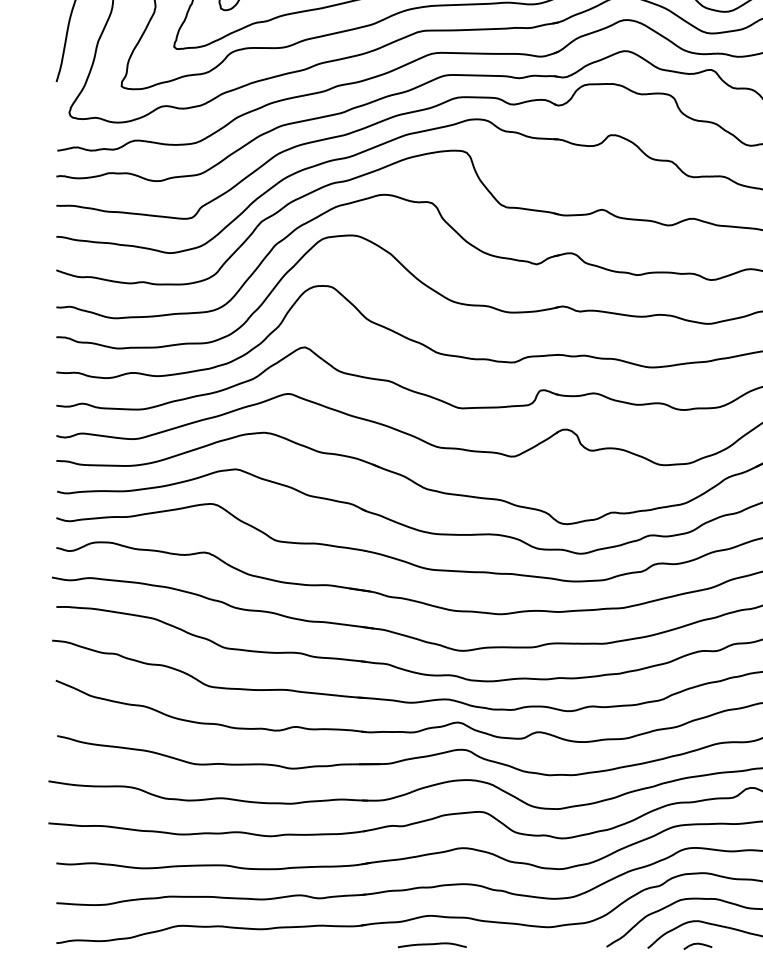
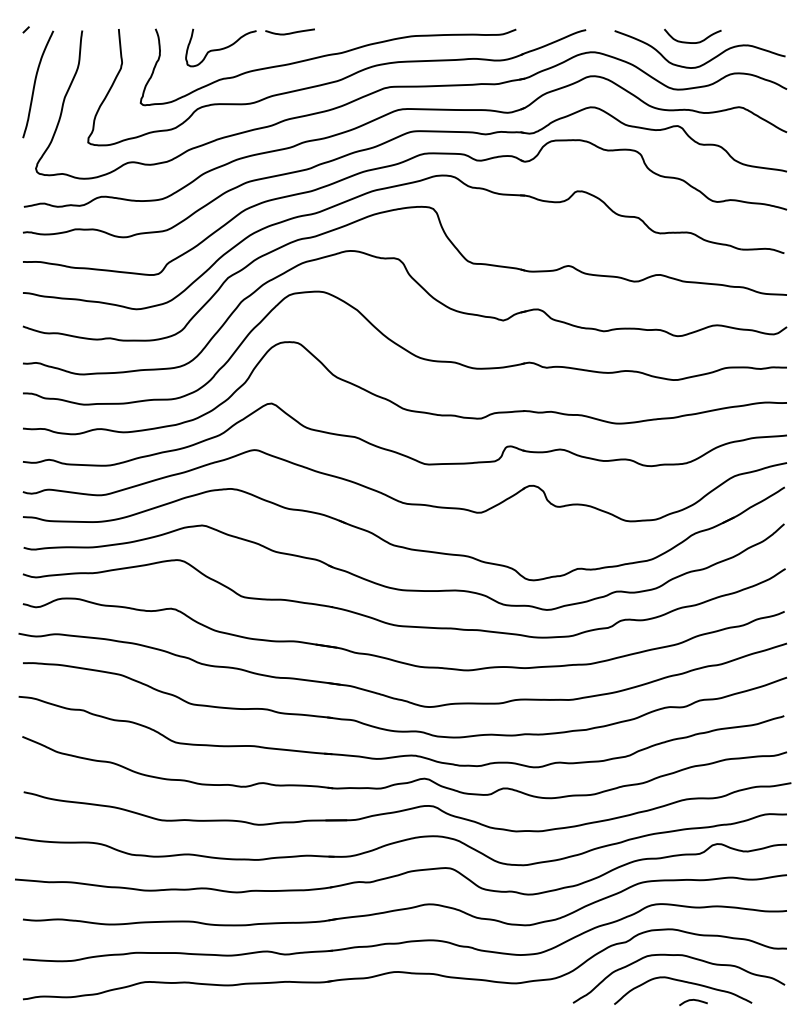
curve: (697, 944) -> (693, 1000), moved
curve: (431, 945) -> (398, 1001), removed

